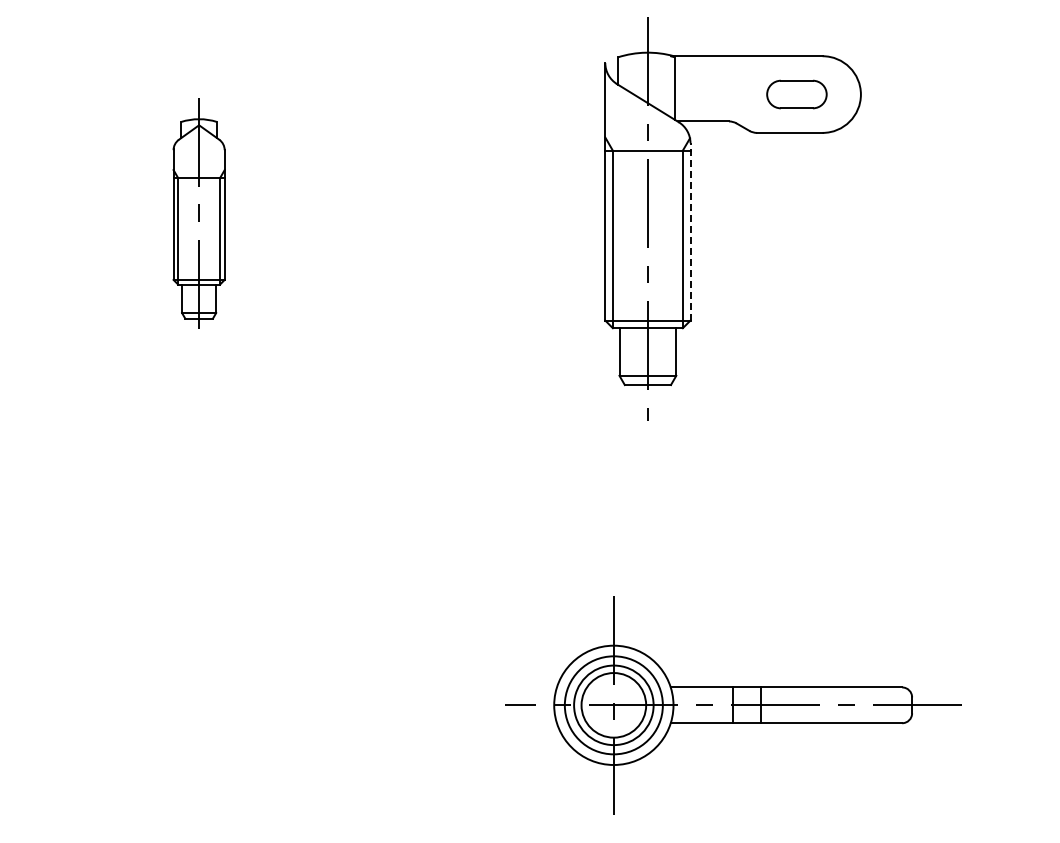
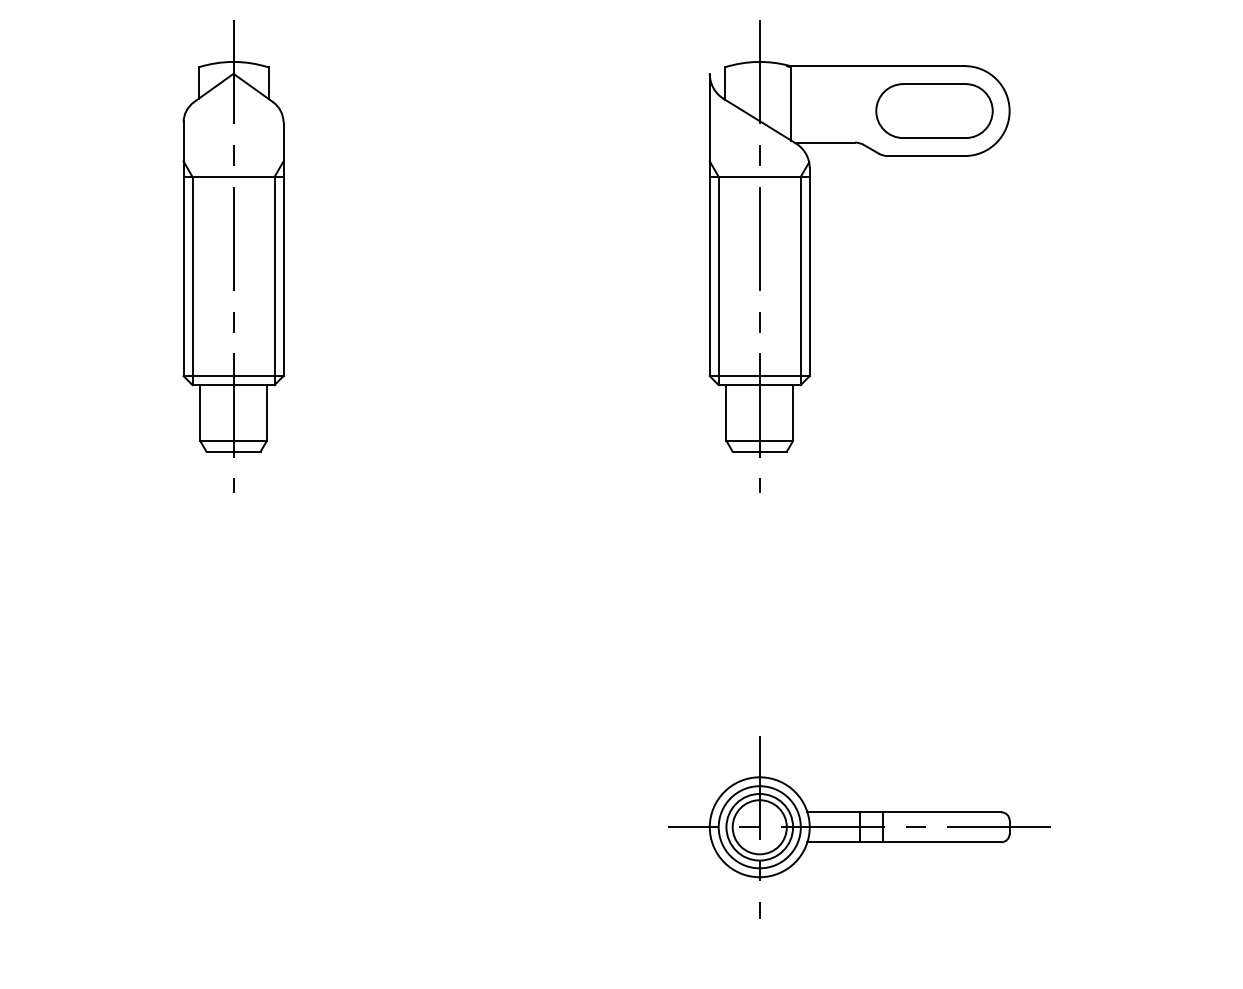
part: (796, 94) -> (934, 110), size x1.67
part: (198, 218) -> (232, 256), size x1.67
line: (690, 231) -> (809, 271), dashed -> solid
part: (732, 704) -> (858, 826), size x0.71

